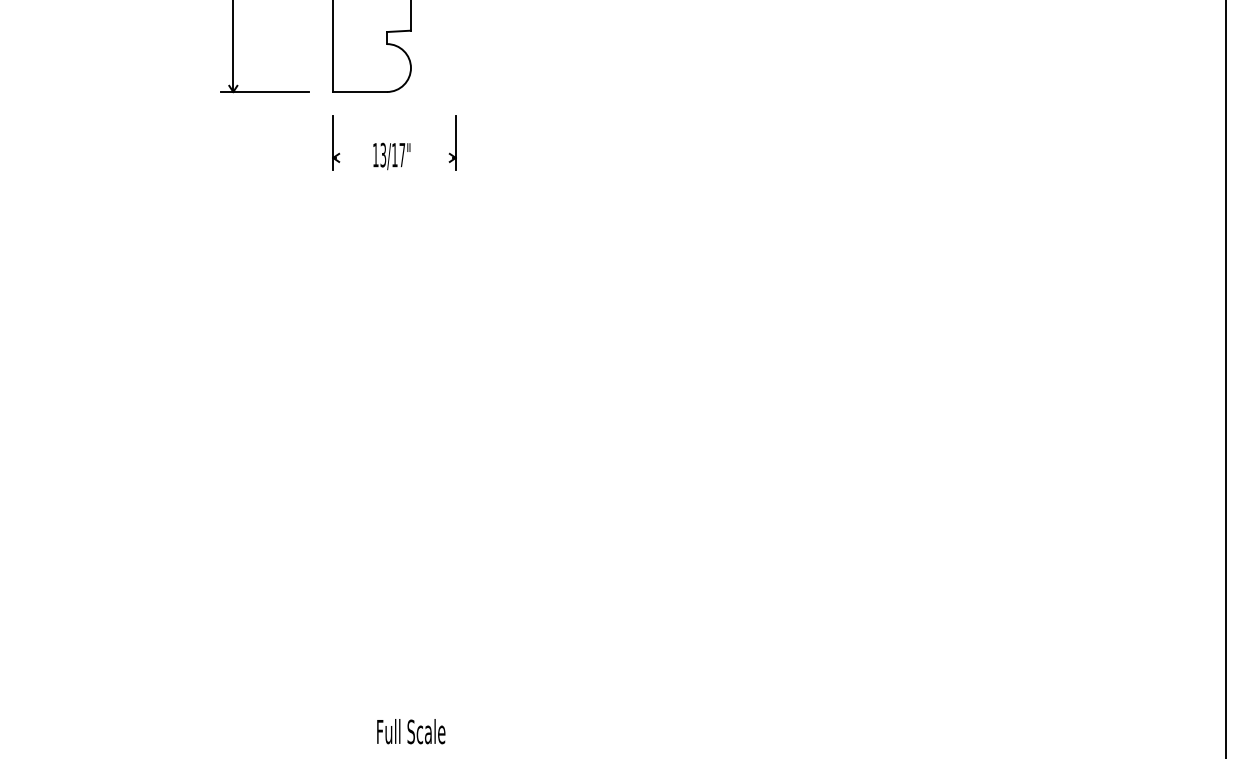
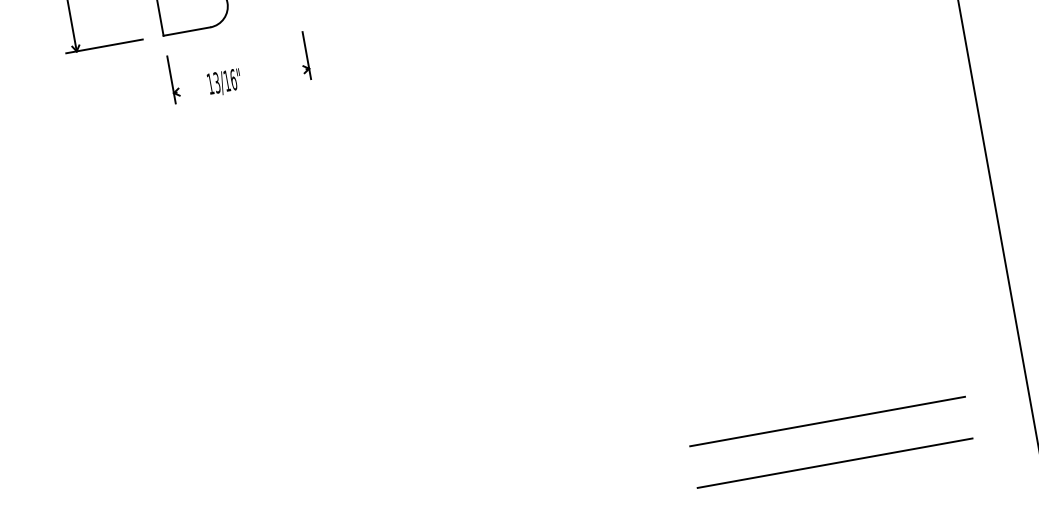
part: (452, 142) -> (303, 55), moved
text: (402, 154) -> (233, 79), 13/17" -> 13/16"
line: (995, 654) -> (827, 421), added
line: (995, 702) -> (834, 462), added

